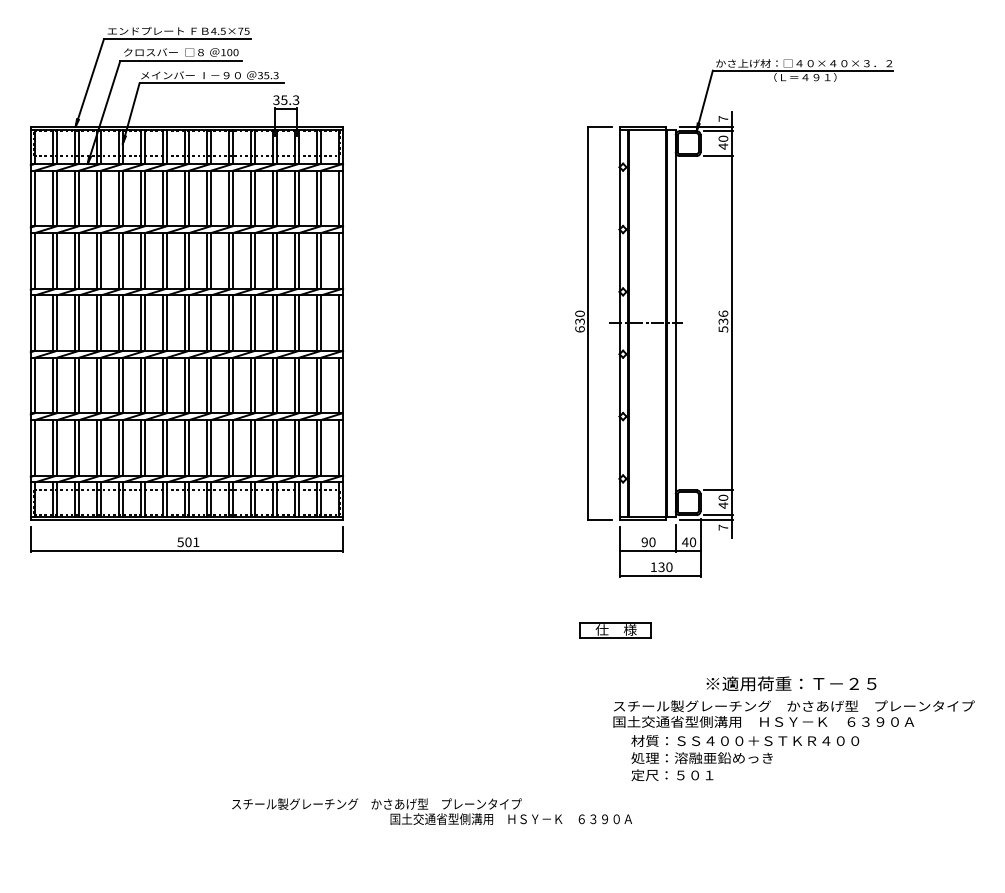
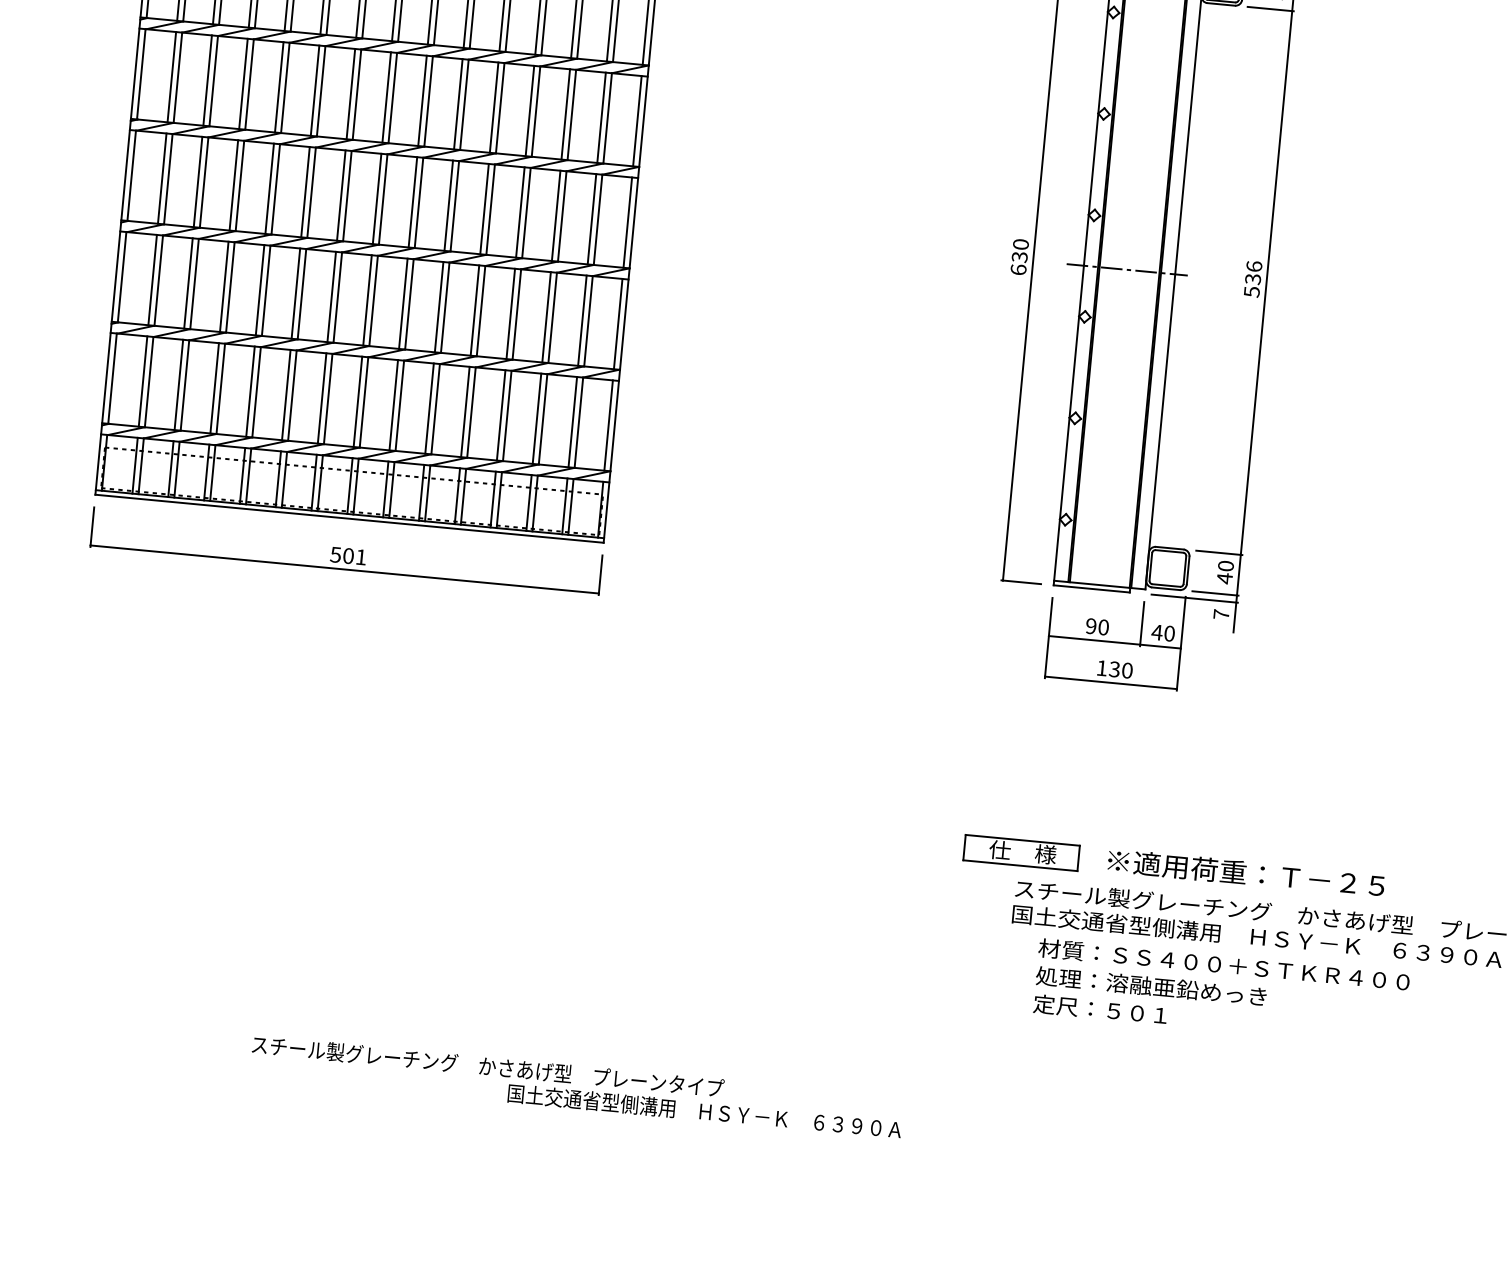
part: (615, 630) -> (1021, 853), moved
text: (791, 683) -> (1246, 872), moved
text: (431, 811) -> (575, 1086), moved

